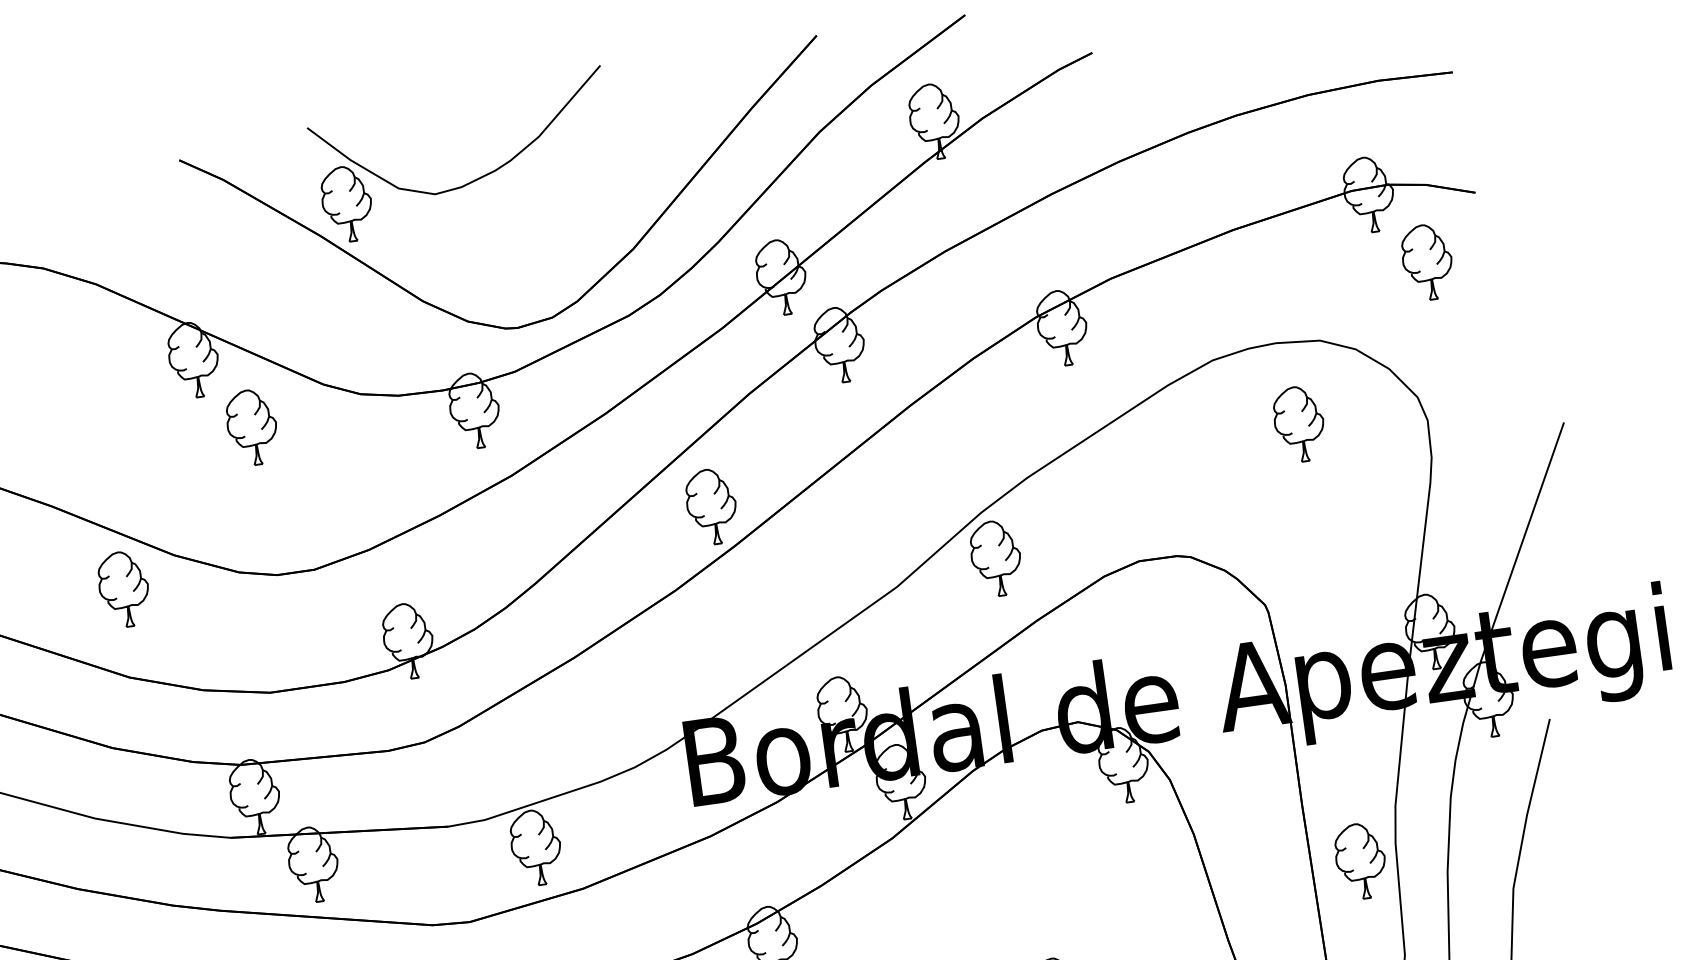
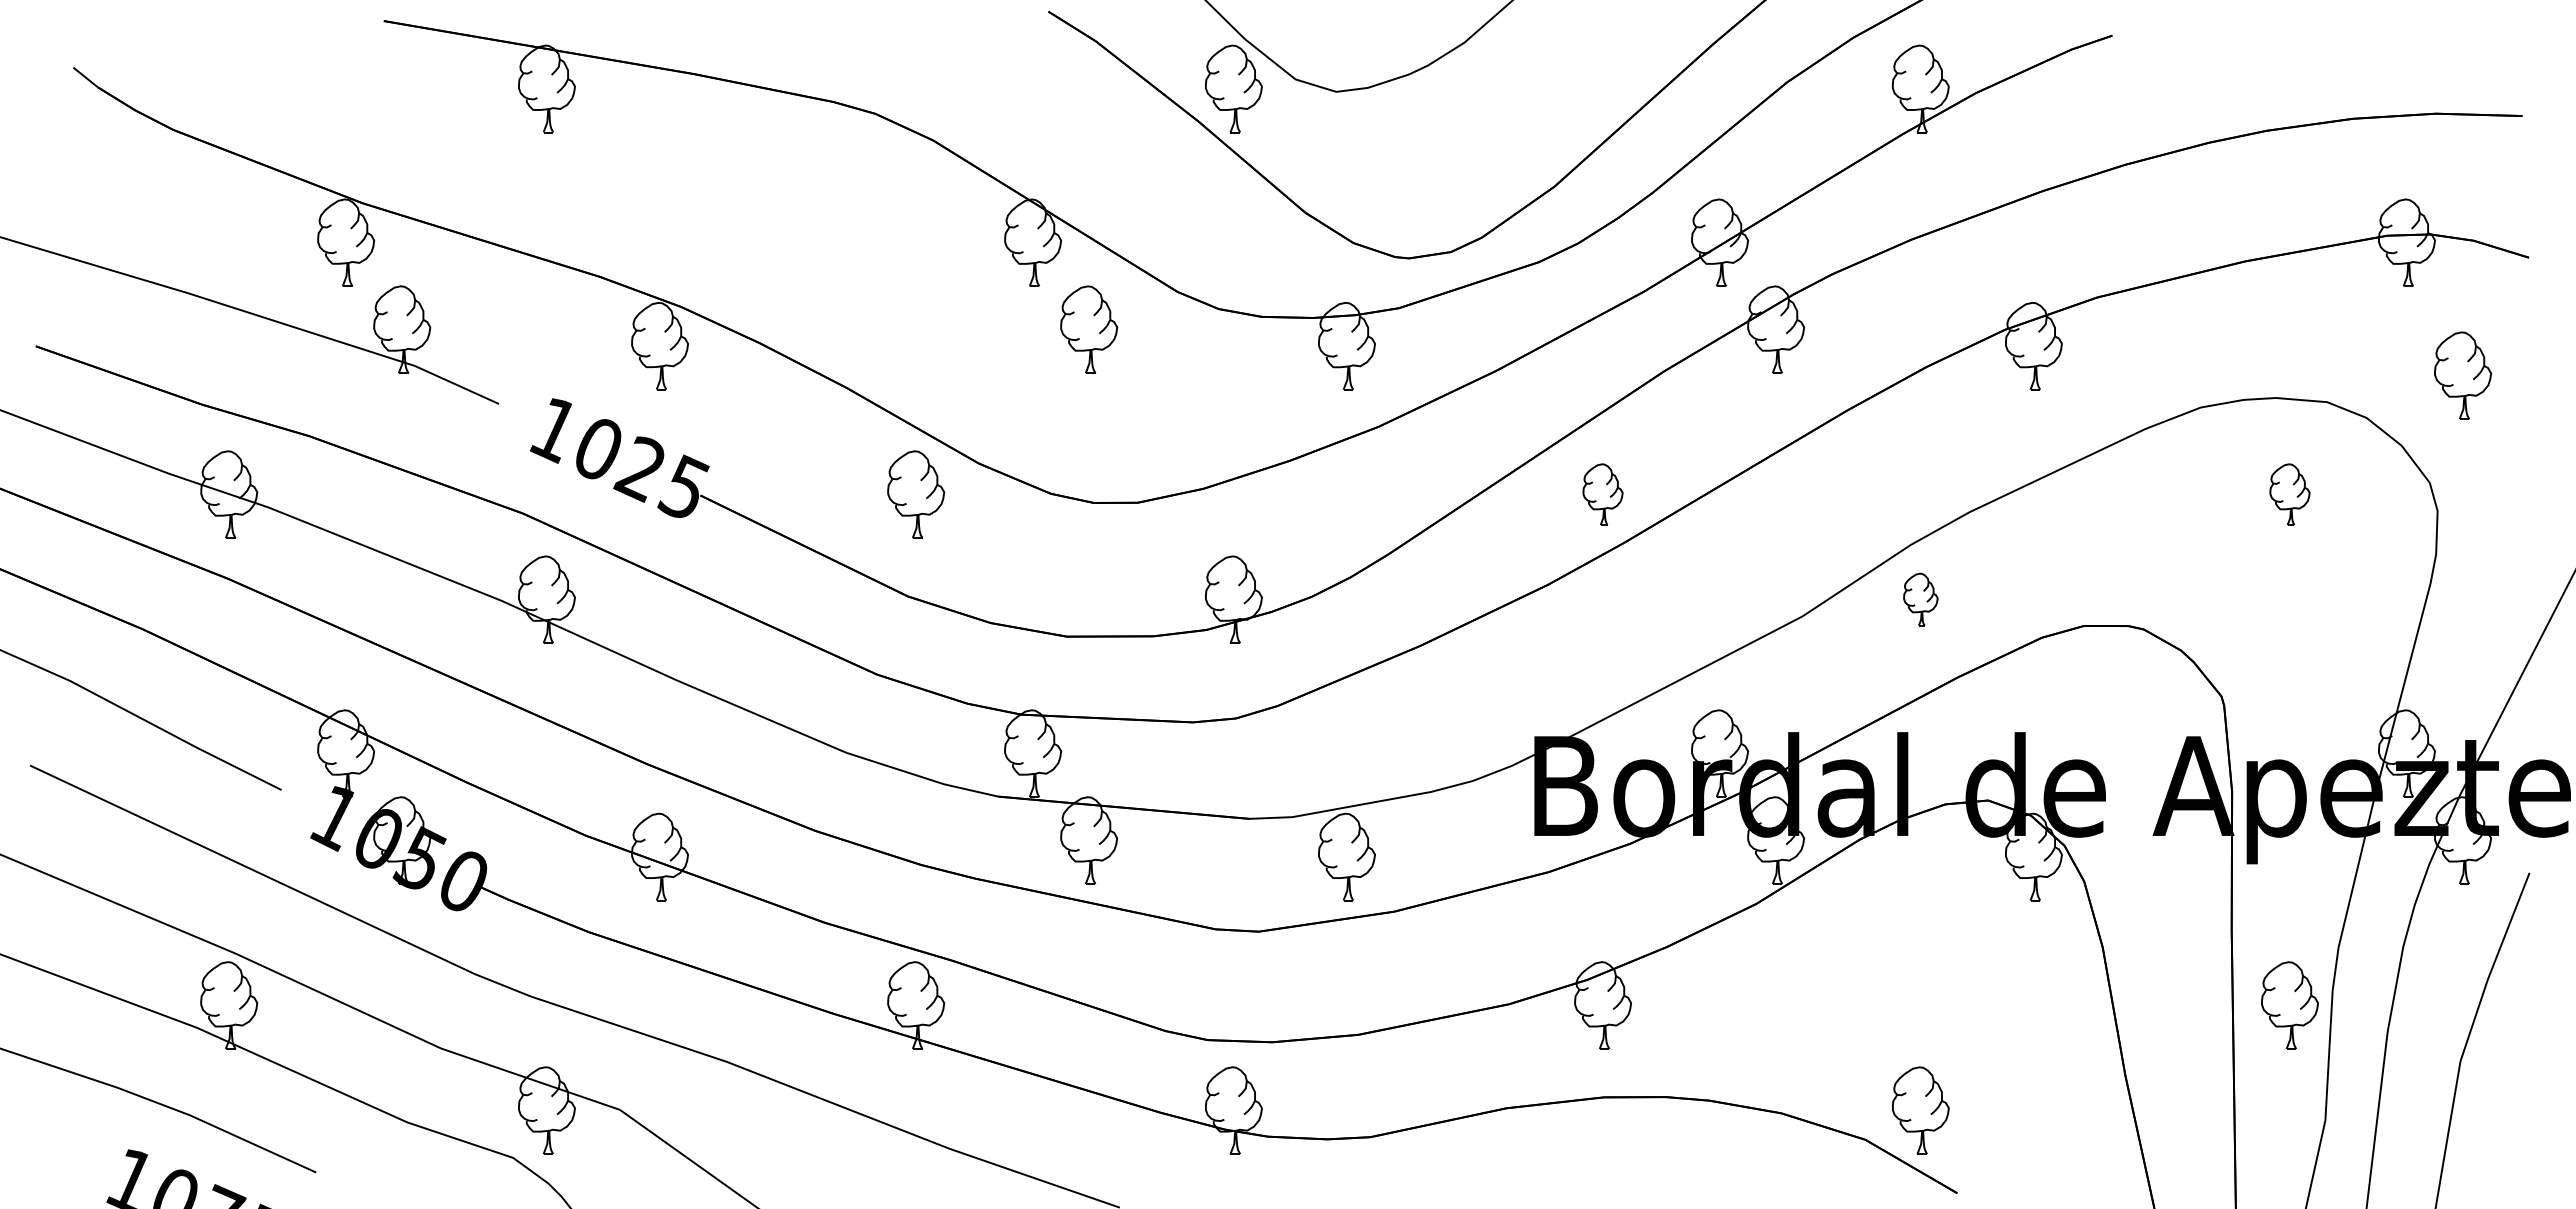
part: (1427, 262) -> (2462, 375), moved
part: (1298, 424) -> (2289, 494), size x0.7
part: (711, 506) -> (1602, 494), size x0.7
part: (995, 558) -> (1920, 599), size x0.6

